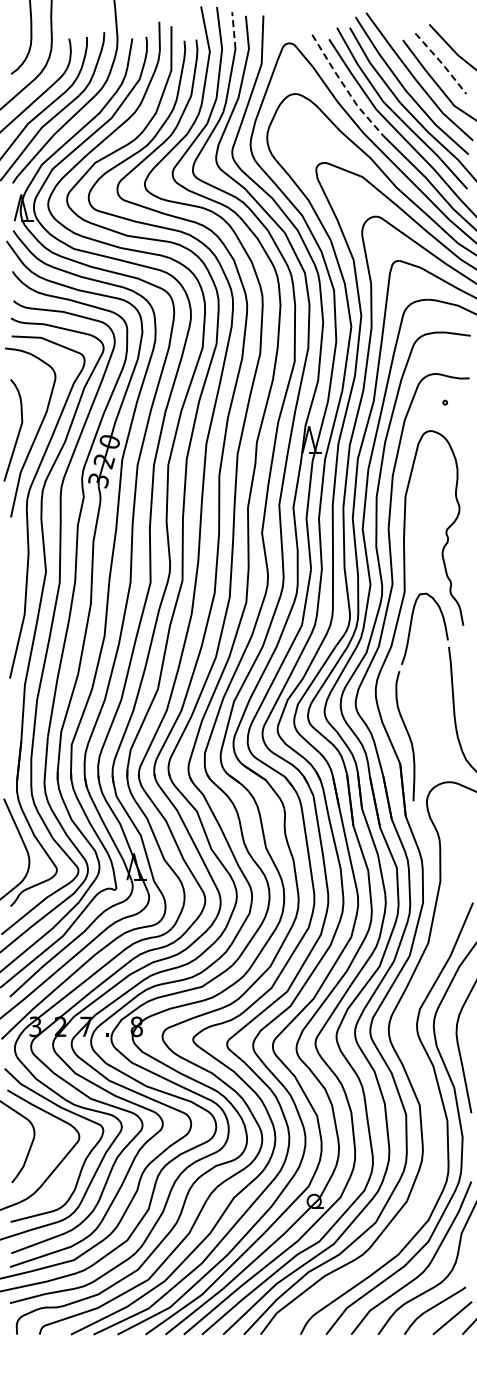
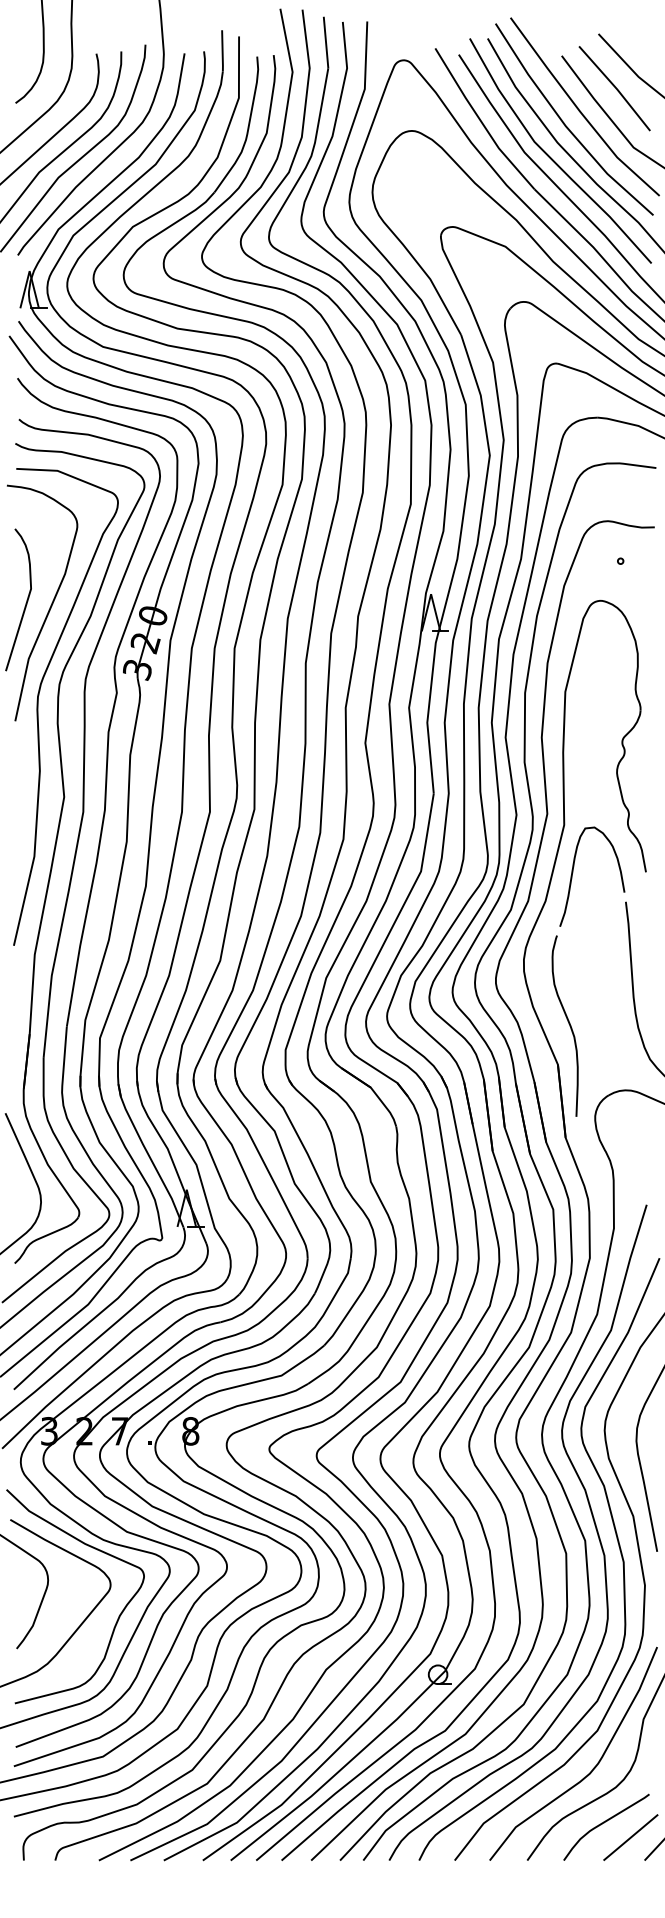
line: (233, 30) -> (325, 42), dashed -> solid
line: (442, 63) -> (616, 88), dashed -> solid
line: (345, 87) -> (481, 121), dashed -> solid
curve: (422, 1082) -> (589, 1508), added

